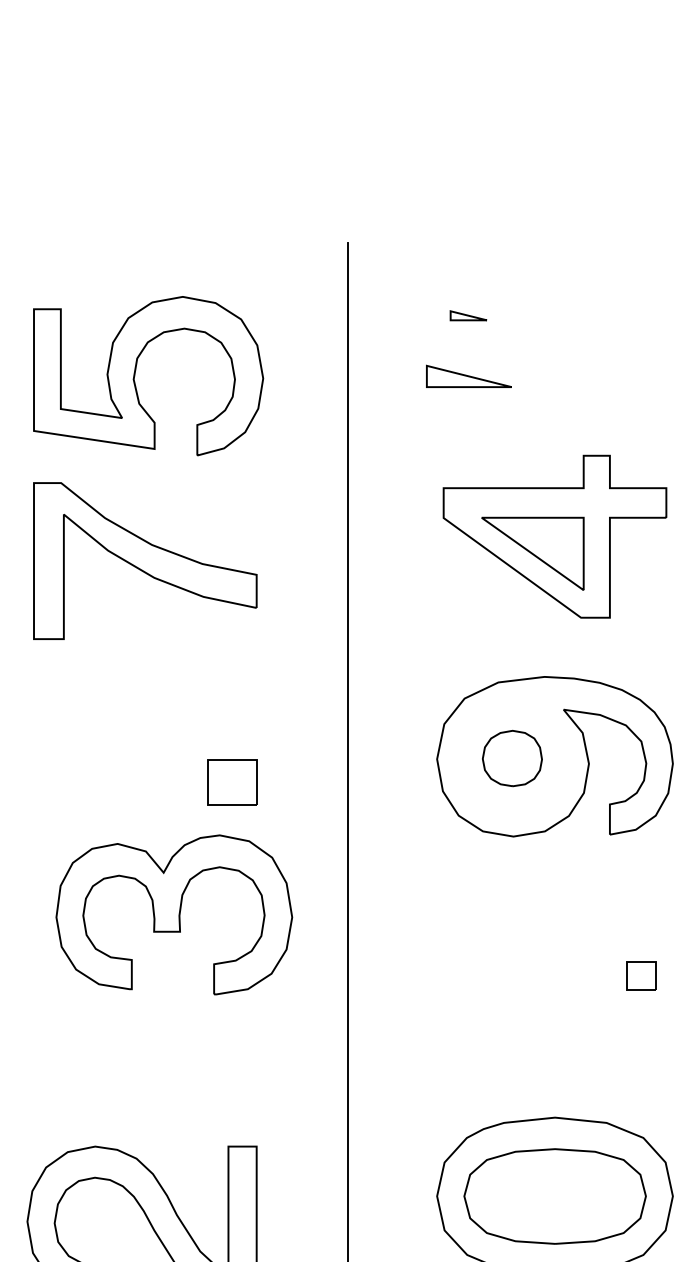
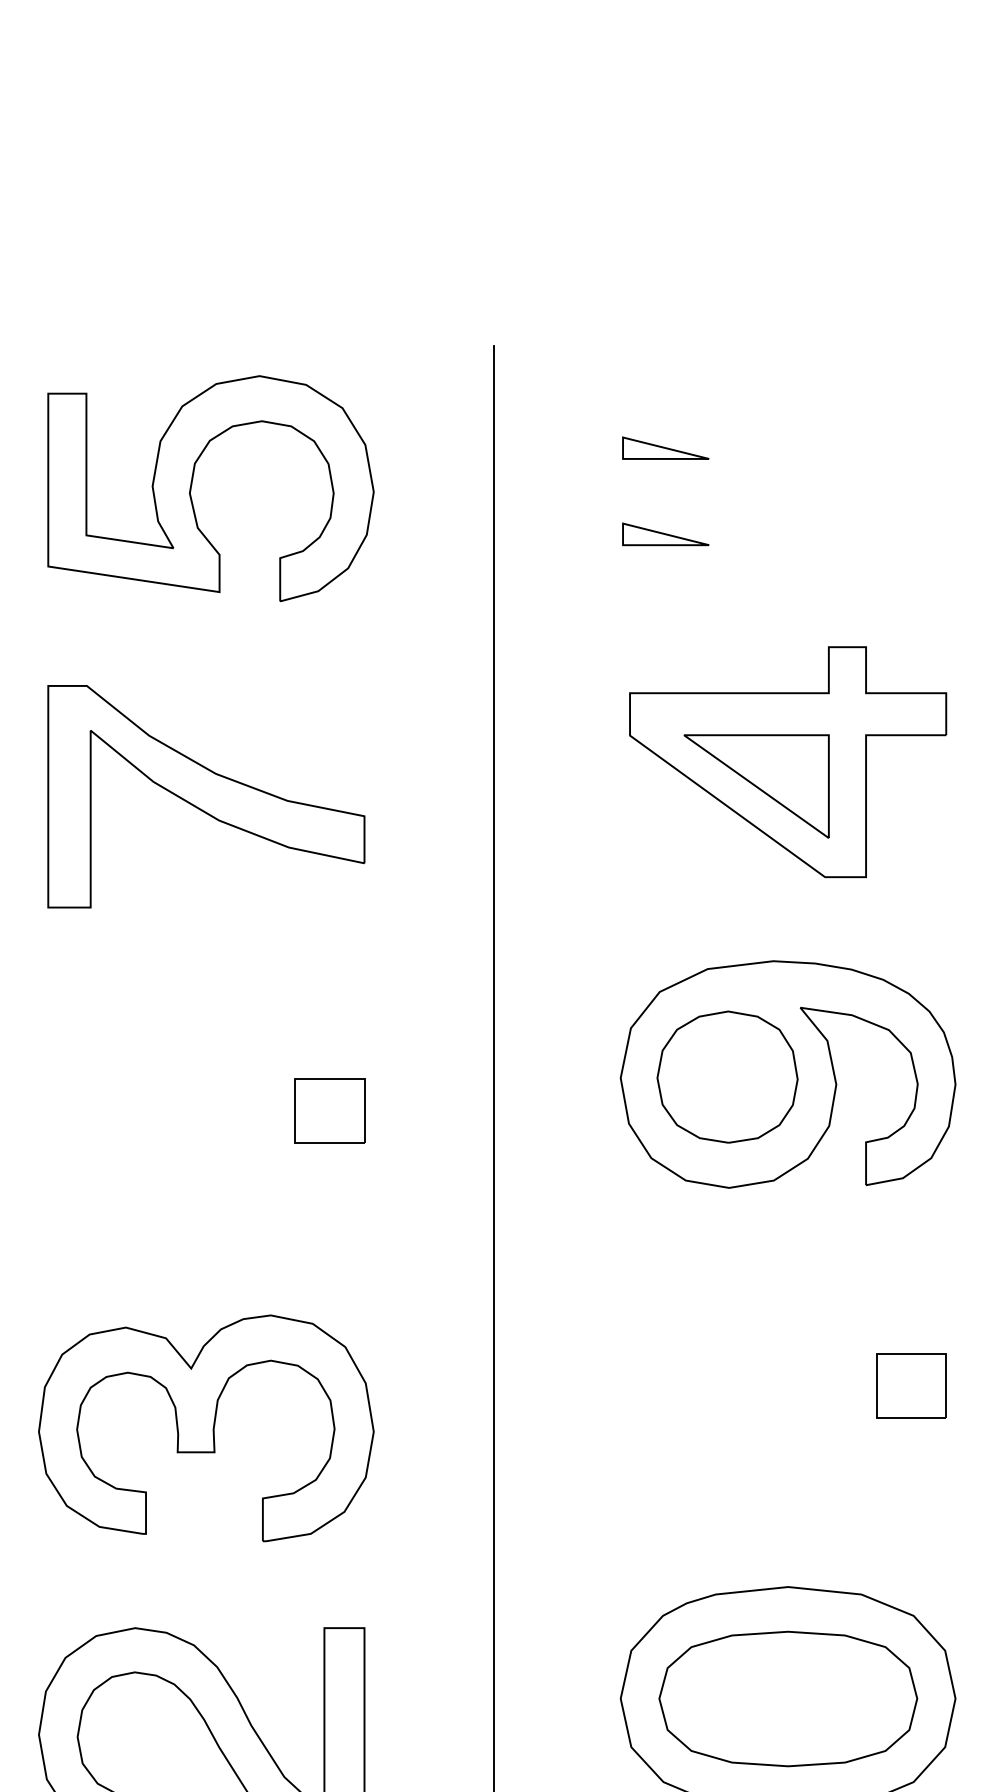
part: (468, 315) -> (665, 447), size x1.67
part: (468, 375) -> (665, 533), size x0.71
part: (135, 376) -> (192, 489), moved
part: (512, 758) -> (727, 1077), size x1.67
part: (174, 914) -> (206, 1427), moved
part: (641, 975) -> (910, 1385), size x1.67

